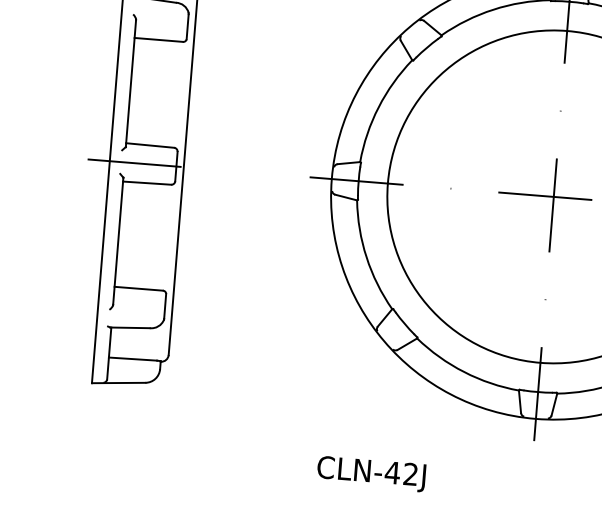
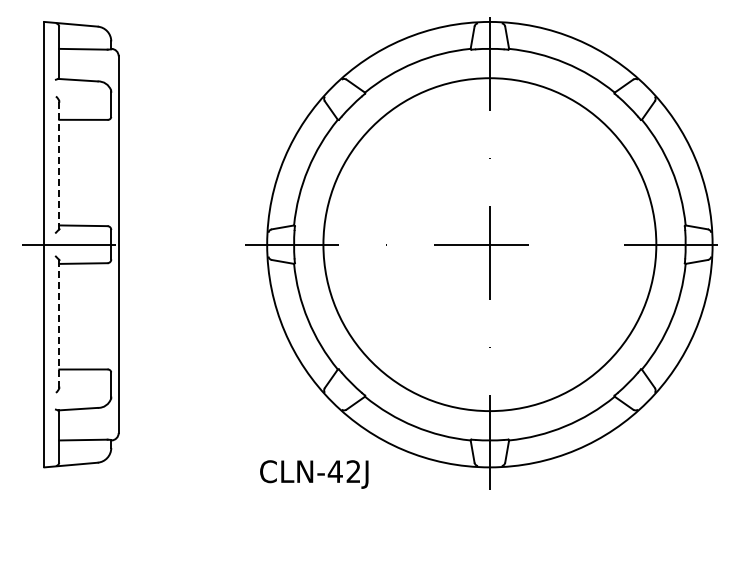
line: (131, 83) -> (59, 165), solid -> dashed
line: (118, 240) -> (59, 323), solid -> dashed
text: (371, 474) -> (314, 474), moved

